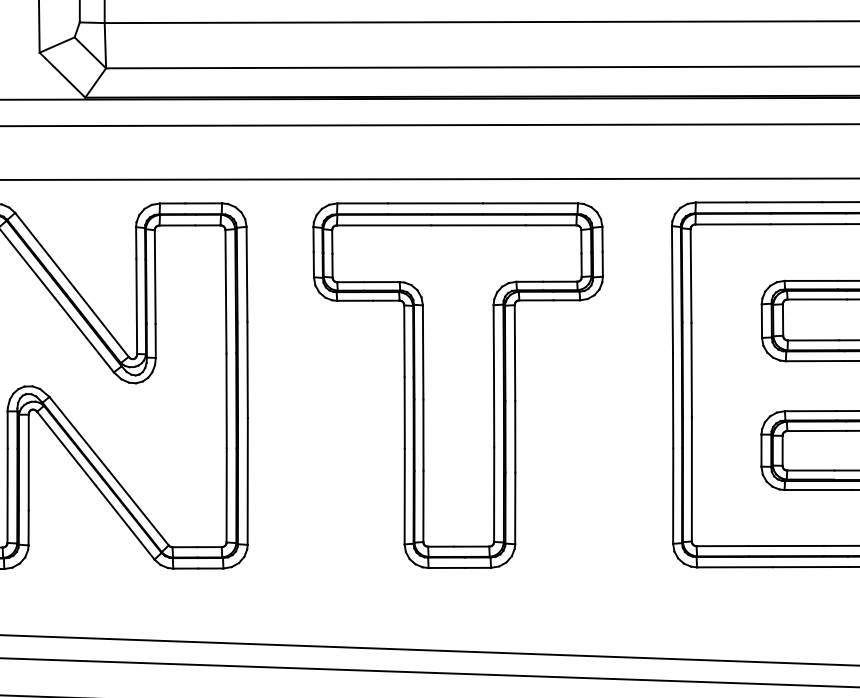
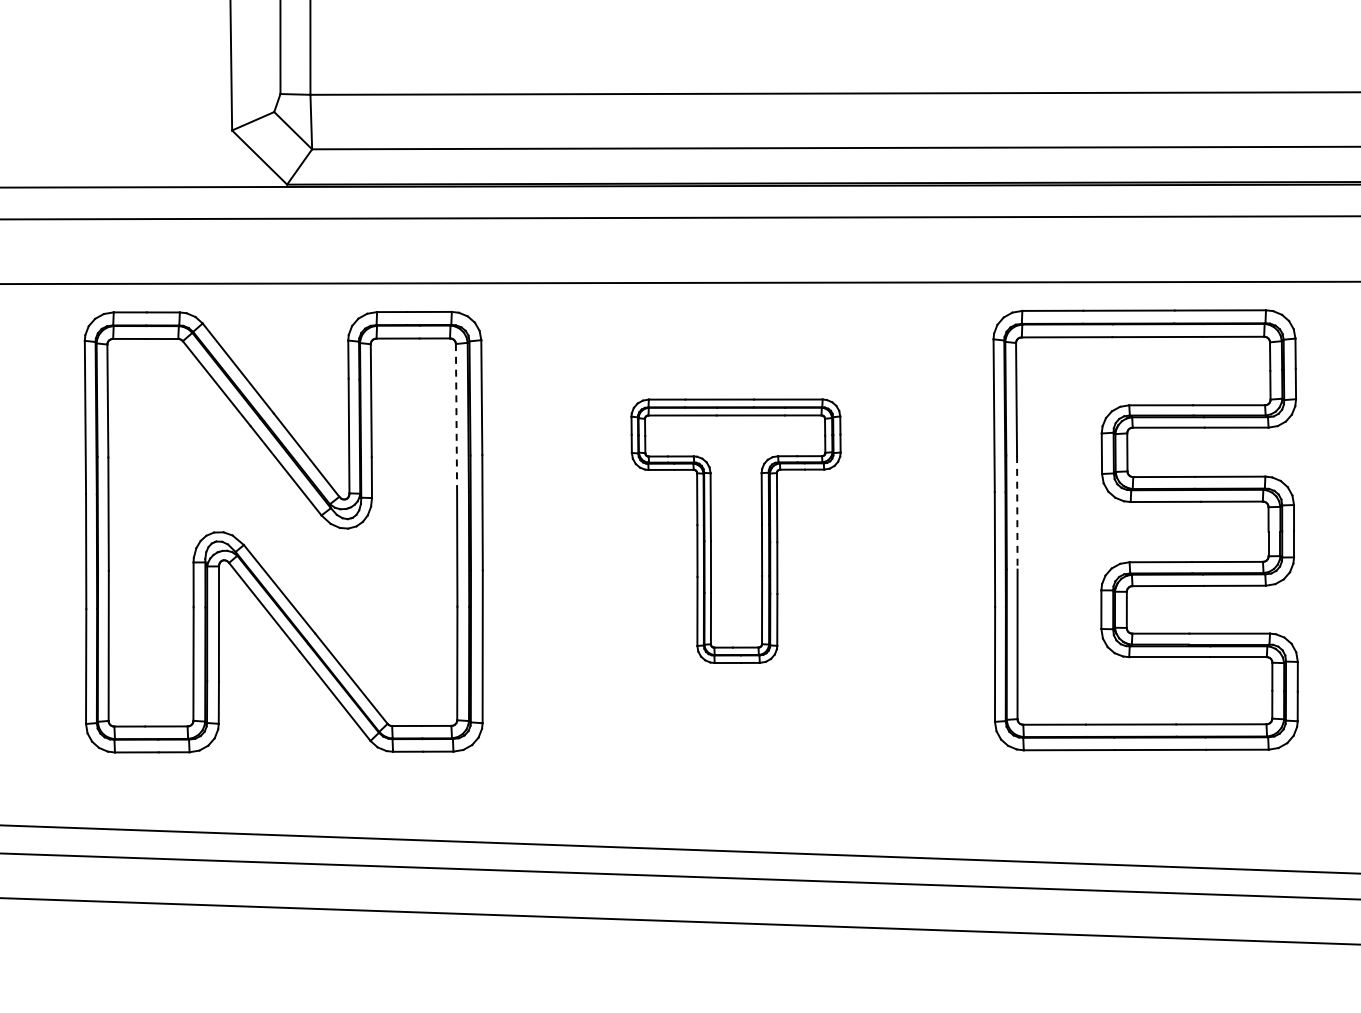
line: (225, 291) -> (456, 418), solid -> dashed
line: (691, 369) -> (1017, 512), solid -> dashed
part: (457, 384) -> (735, 530), size x0.6

